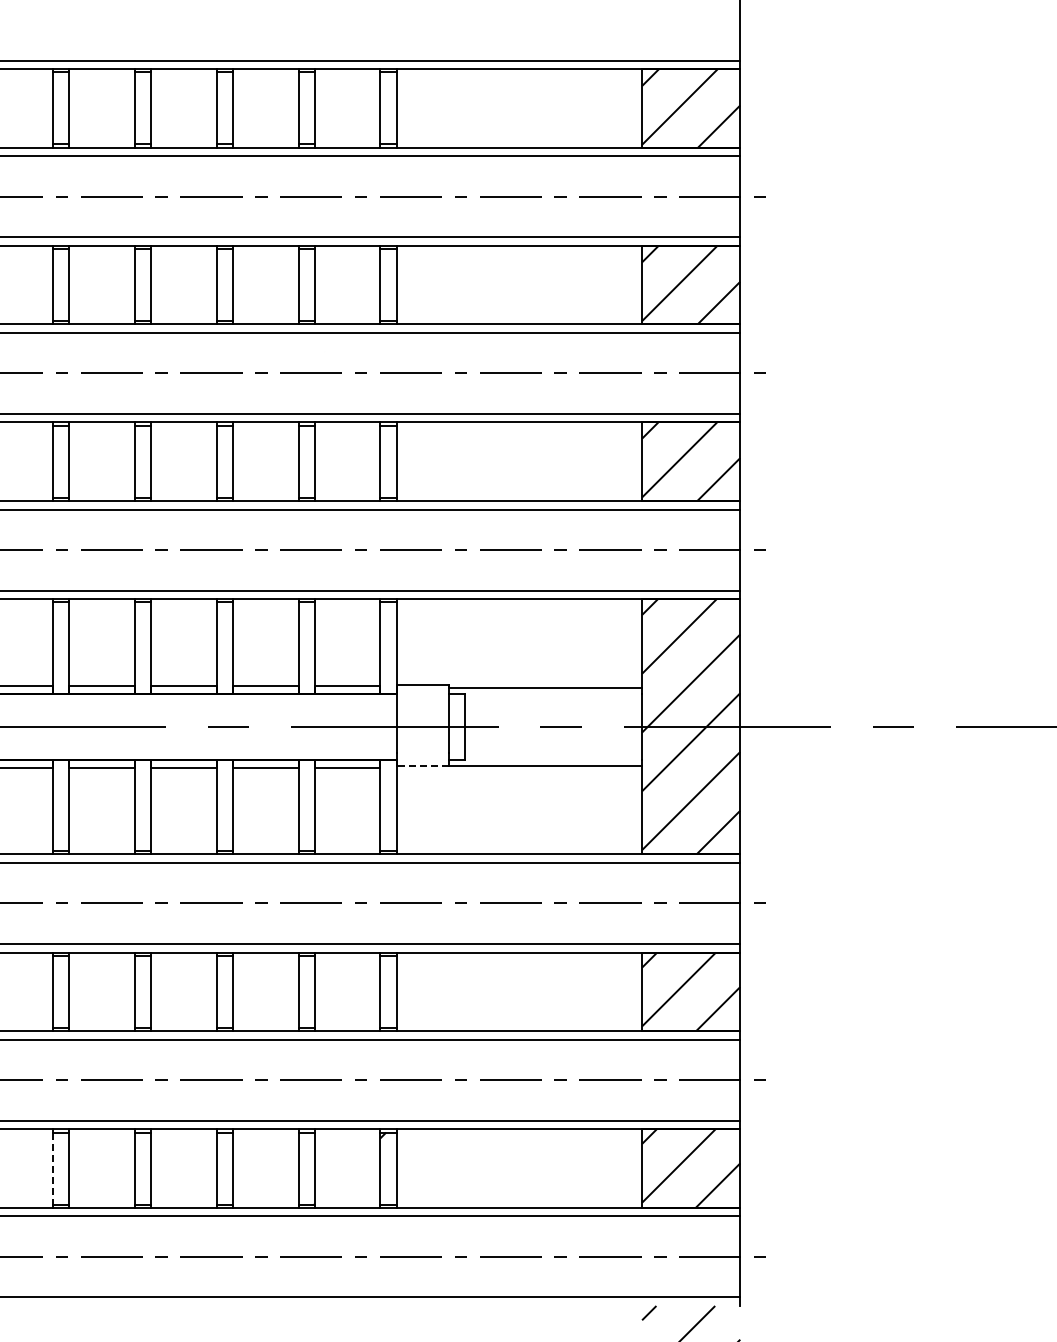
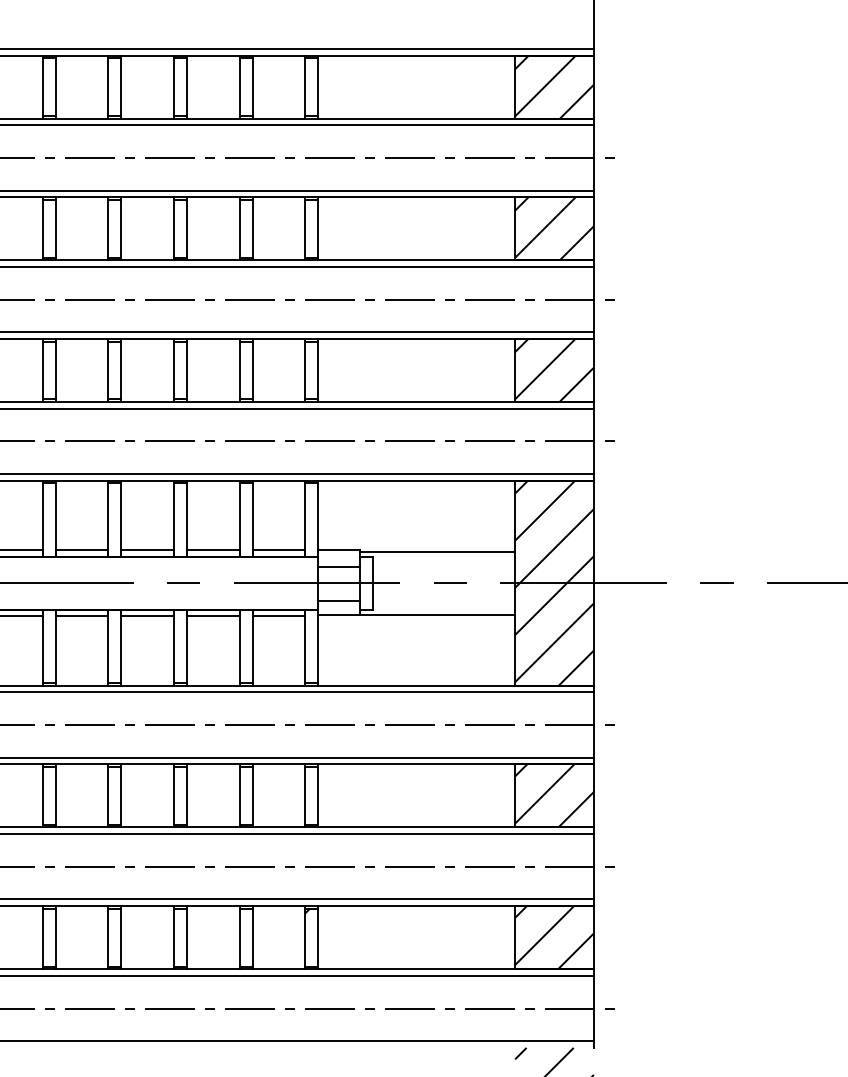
line: (422, 706) -> (338, 566), added
line: (422, 748) -> (338, 600), added
line: (422, 766) -> (338, 615), dashed -> solid
line: (53, 1168) -> (42, 937), dashed -> solid

